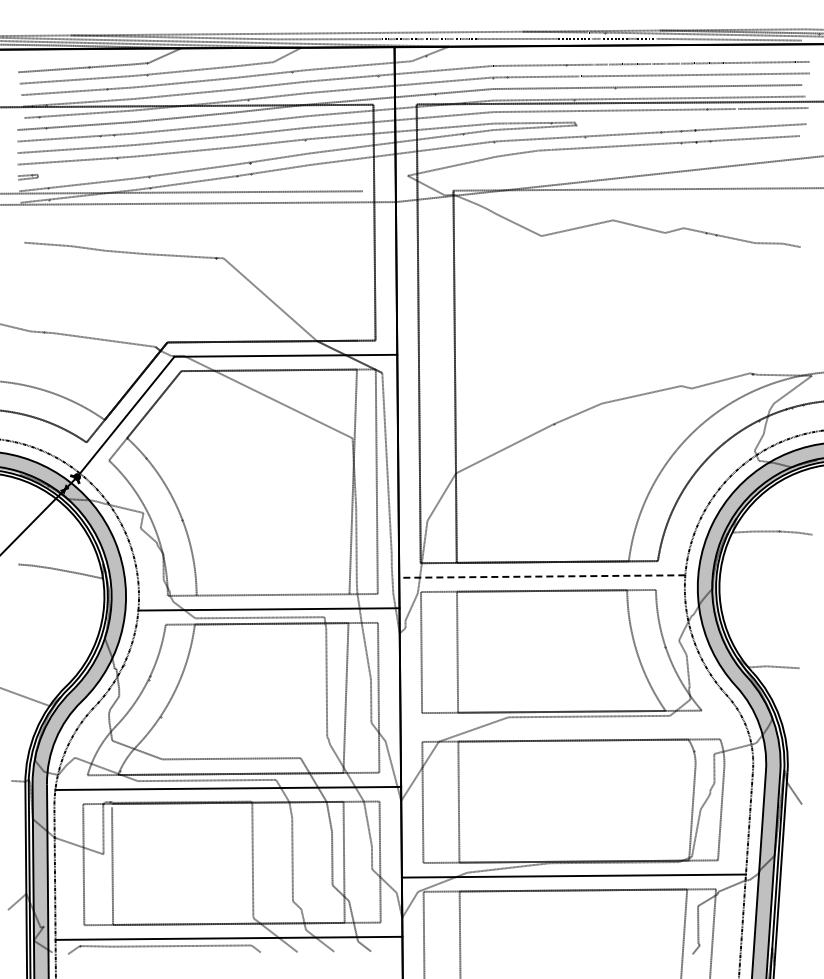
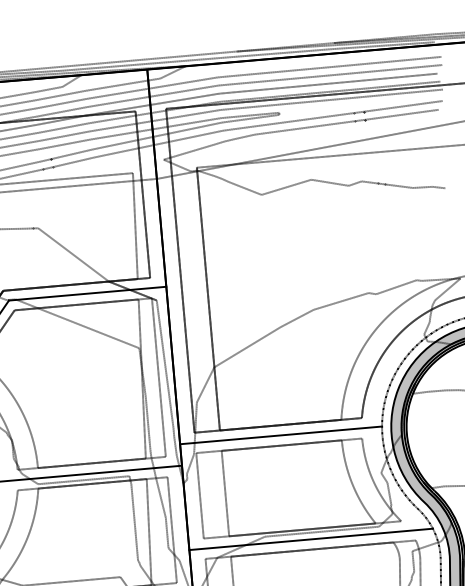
line: (359, 265) -> (134, 225), added
line: (541, 576) -> (280, 435), dashed -> solid
line: (272, 594) -> (91, 463), added
line: (572, 725) -> (310, 538), added

